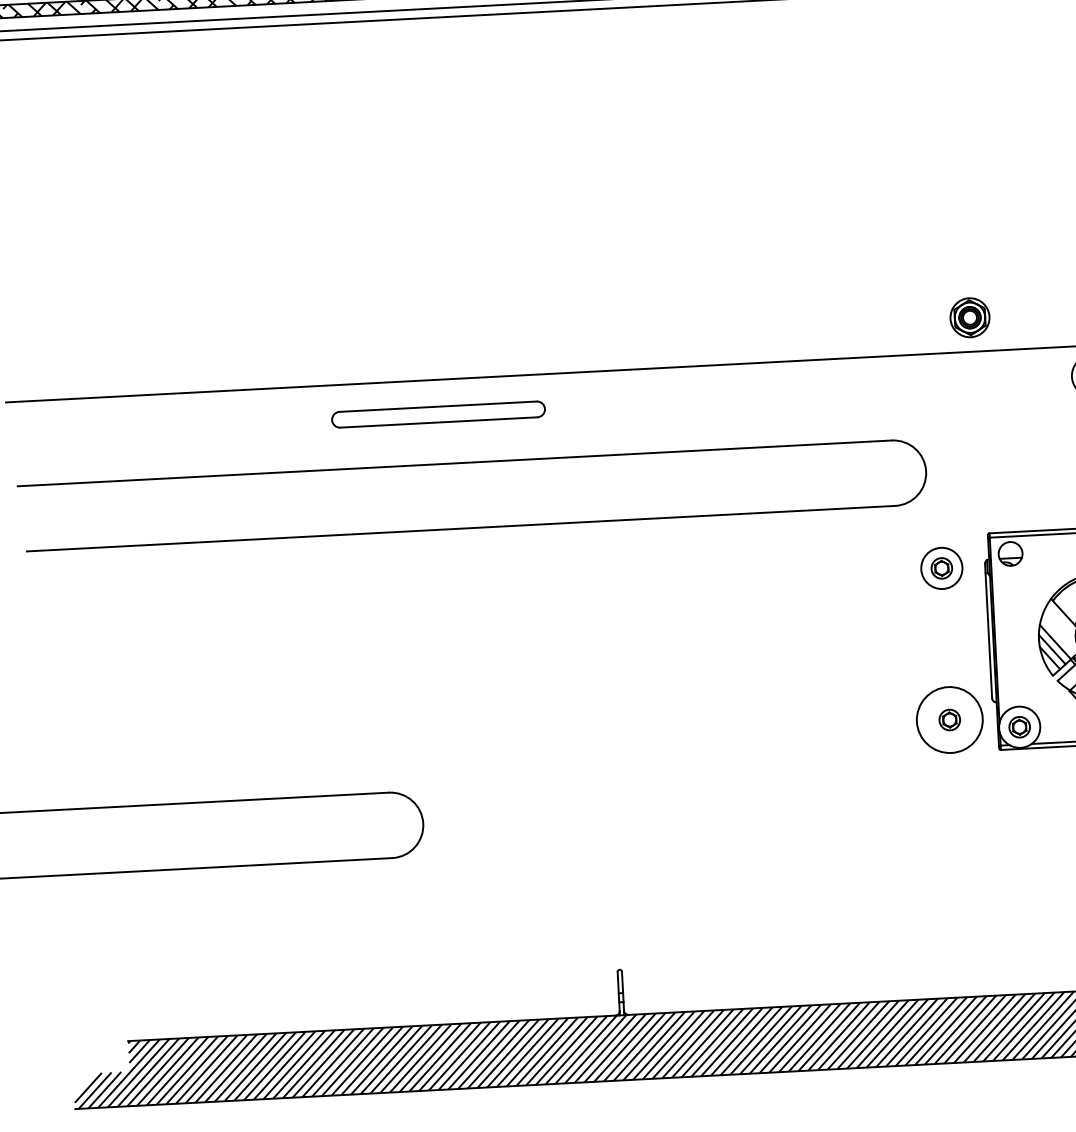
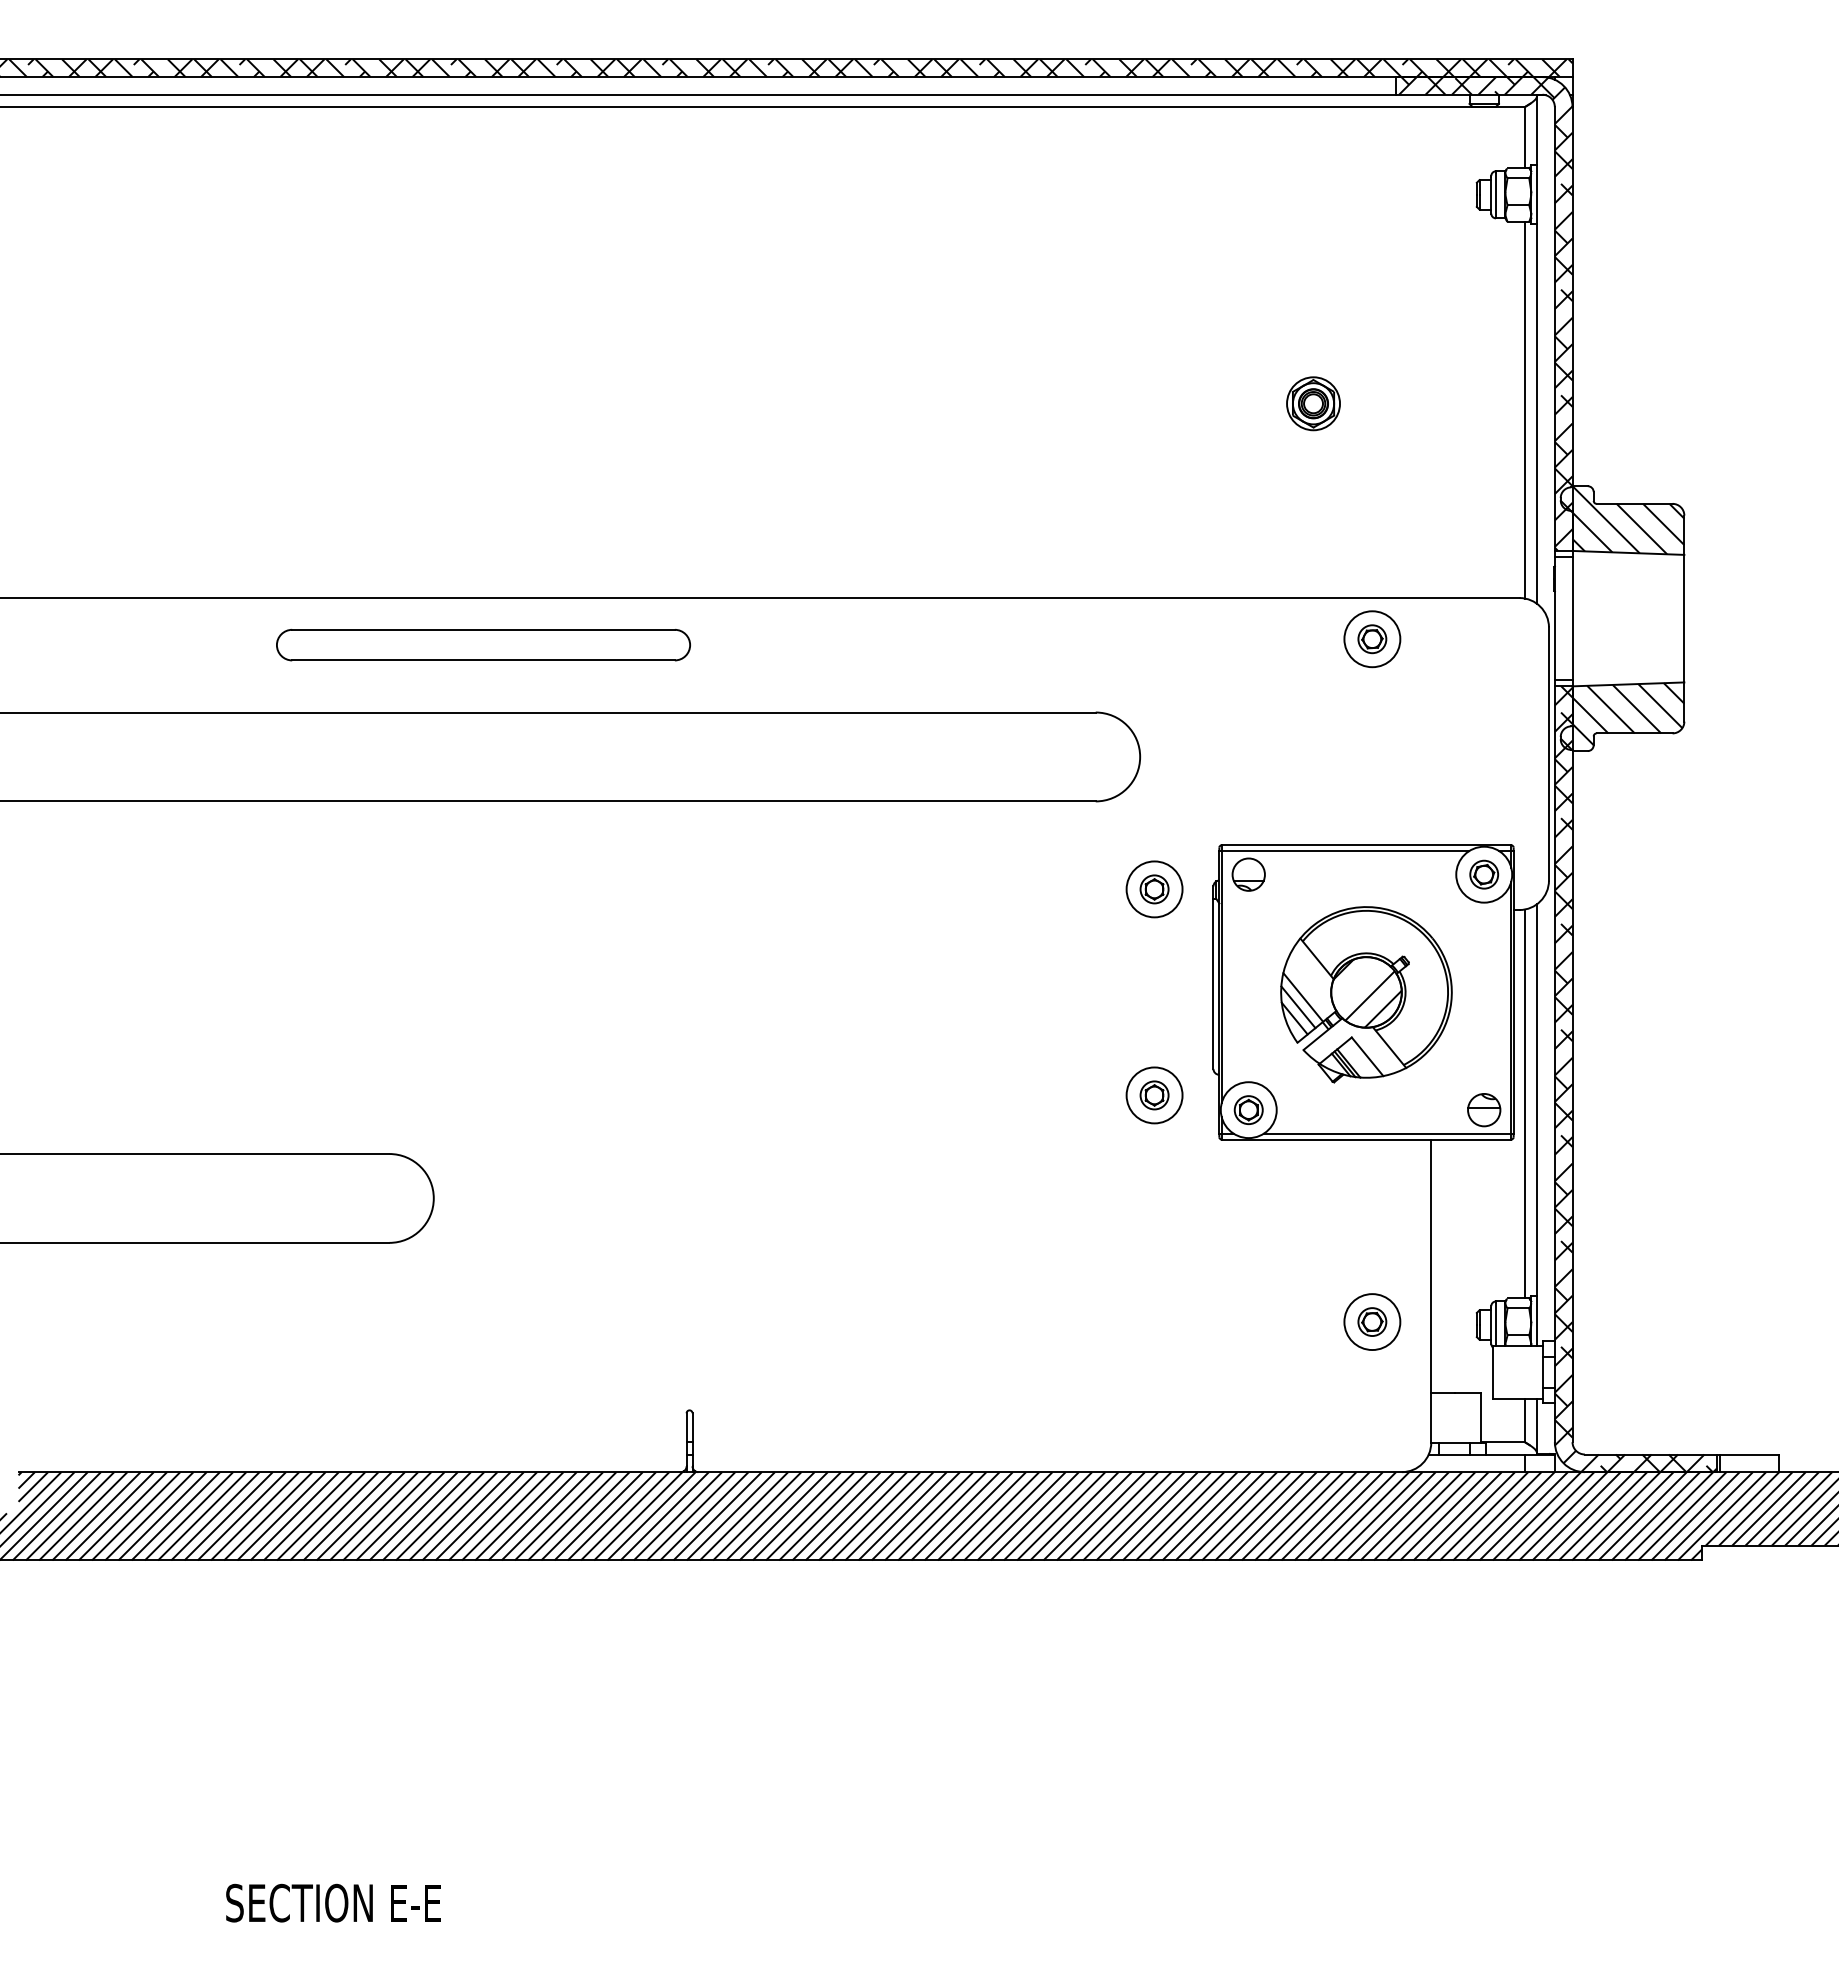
part: (969, 317) -> (1313, 403), moved
part: (438, 414) -> (483, 645), size x1.43
circle: (949, 720) -> (1154, 1095), size x0.62

